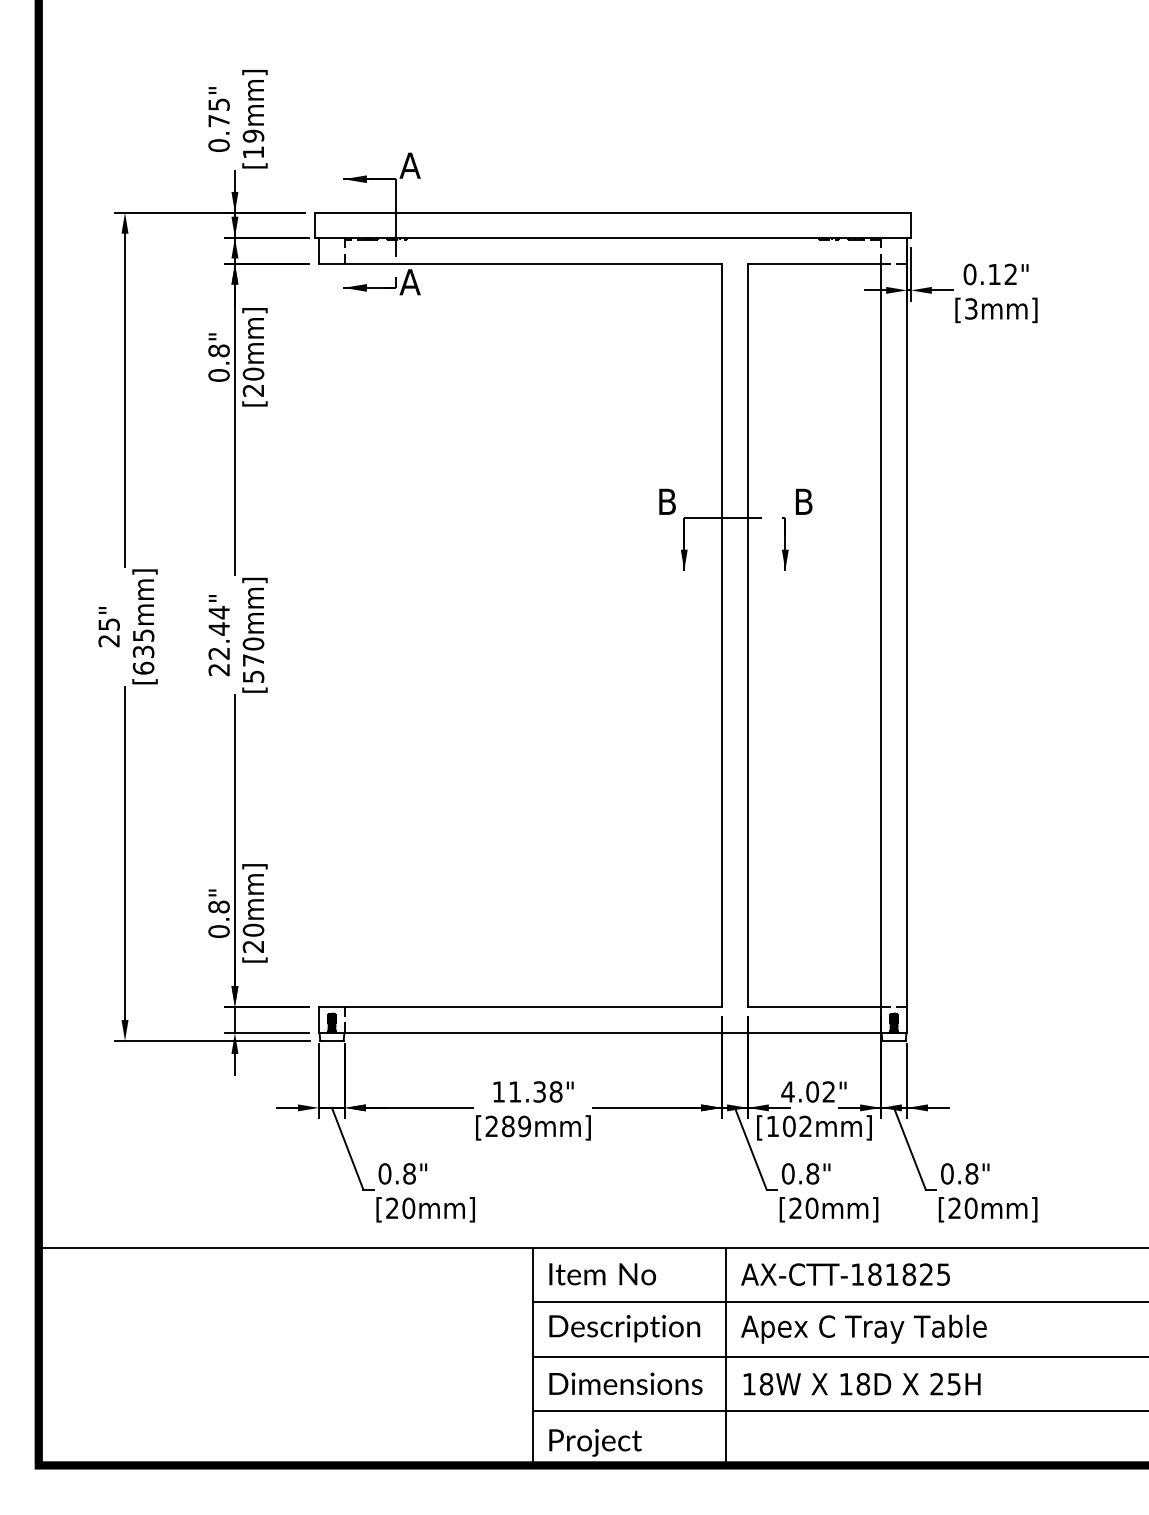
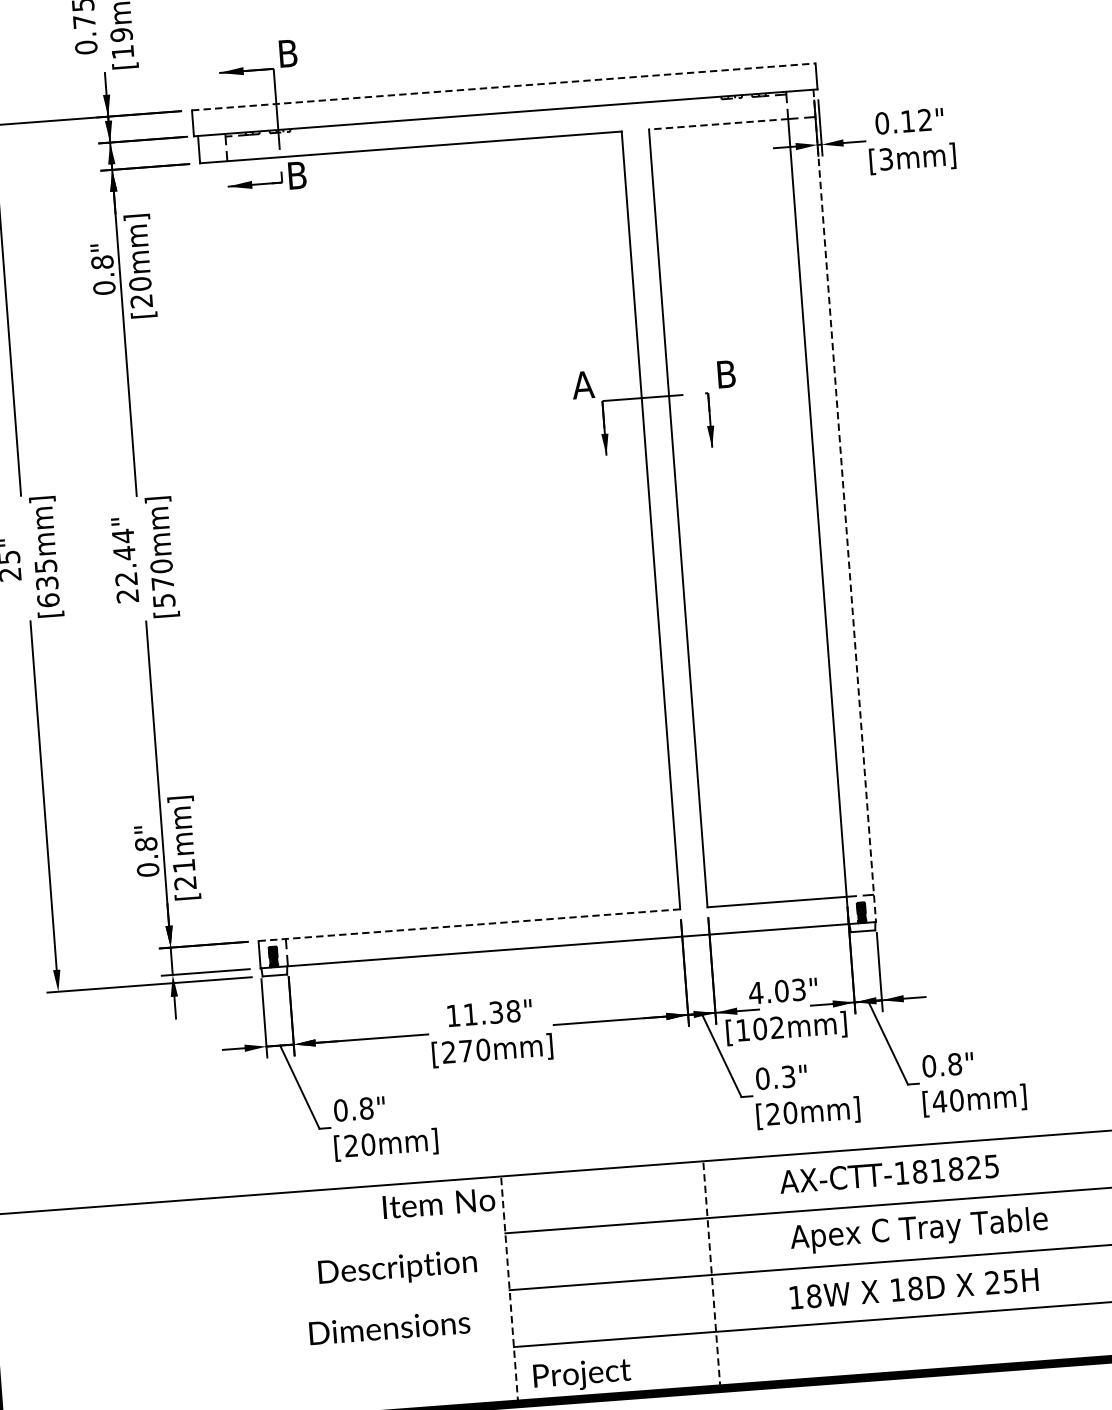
text: (409, 165) -> (287, 53), A -> B
line: (613, 212) -> (504, 86), solid -> dashed
line: (814, 263) -> (718, 124), solid -> dashed
text: (409, 282) -> (296, 175), A -> B
text: (666, 501) -> (582, 384), B -> A
line: (907, 635) -> (845, 506), solid -> dashed
text: (253, 929) -> (184, 865), [20mm] -> [21mm]
line: (520, 1007) -> (469, 925), solid -> dashed
text: (828, 1091) -> (798, 989), 4.02" -> 4.03"
text: (516, 1126) -> (474, 1050), [289mm] -> [270mm]
text: (812, 1173) -> (788, 1076), 0.8" -> 0.3"
text: (954, 1207) -> (939, 1100), [20mm] -> [40mm]
text: (602, 1274) -> (438, 1203), moved
text: (845, 1274) -> (889, 1174), moved
text: (624, 1328) -> (397, 1268), moved
text: (863, 1328) -> (918, 1229), moved
line: (532, 1356) -> (509, 1289), solid -> dashed
line: (725, 1356) -> (711, 1274), solid -> dashed
text: (625, 1383) -> (389, 1327), moved
text: (861, 1384) -> (913, 1289), moved

